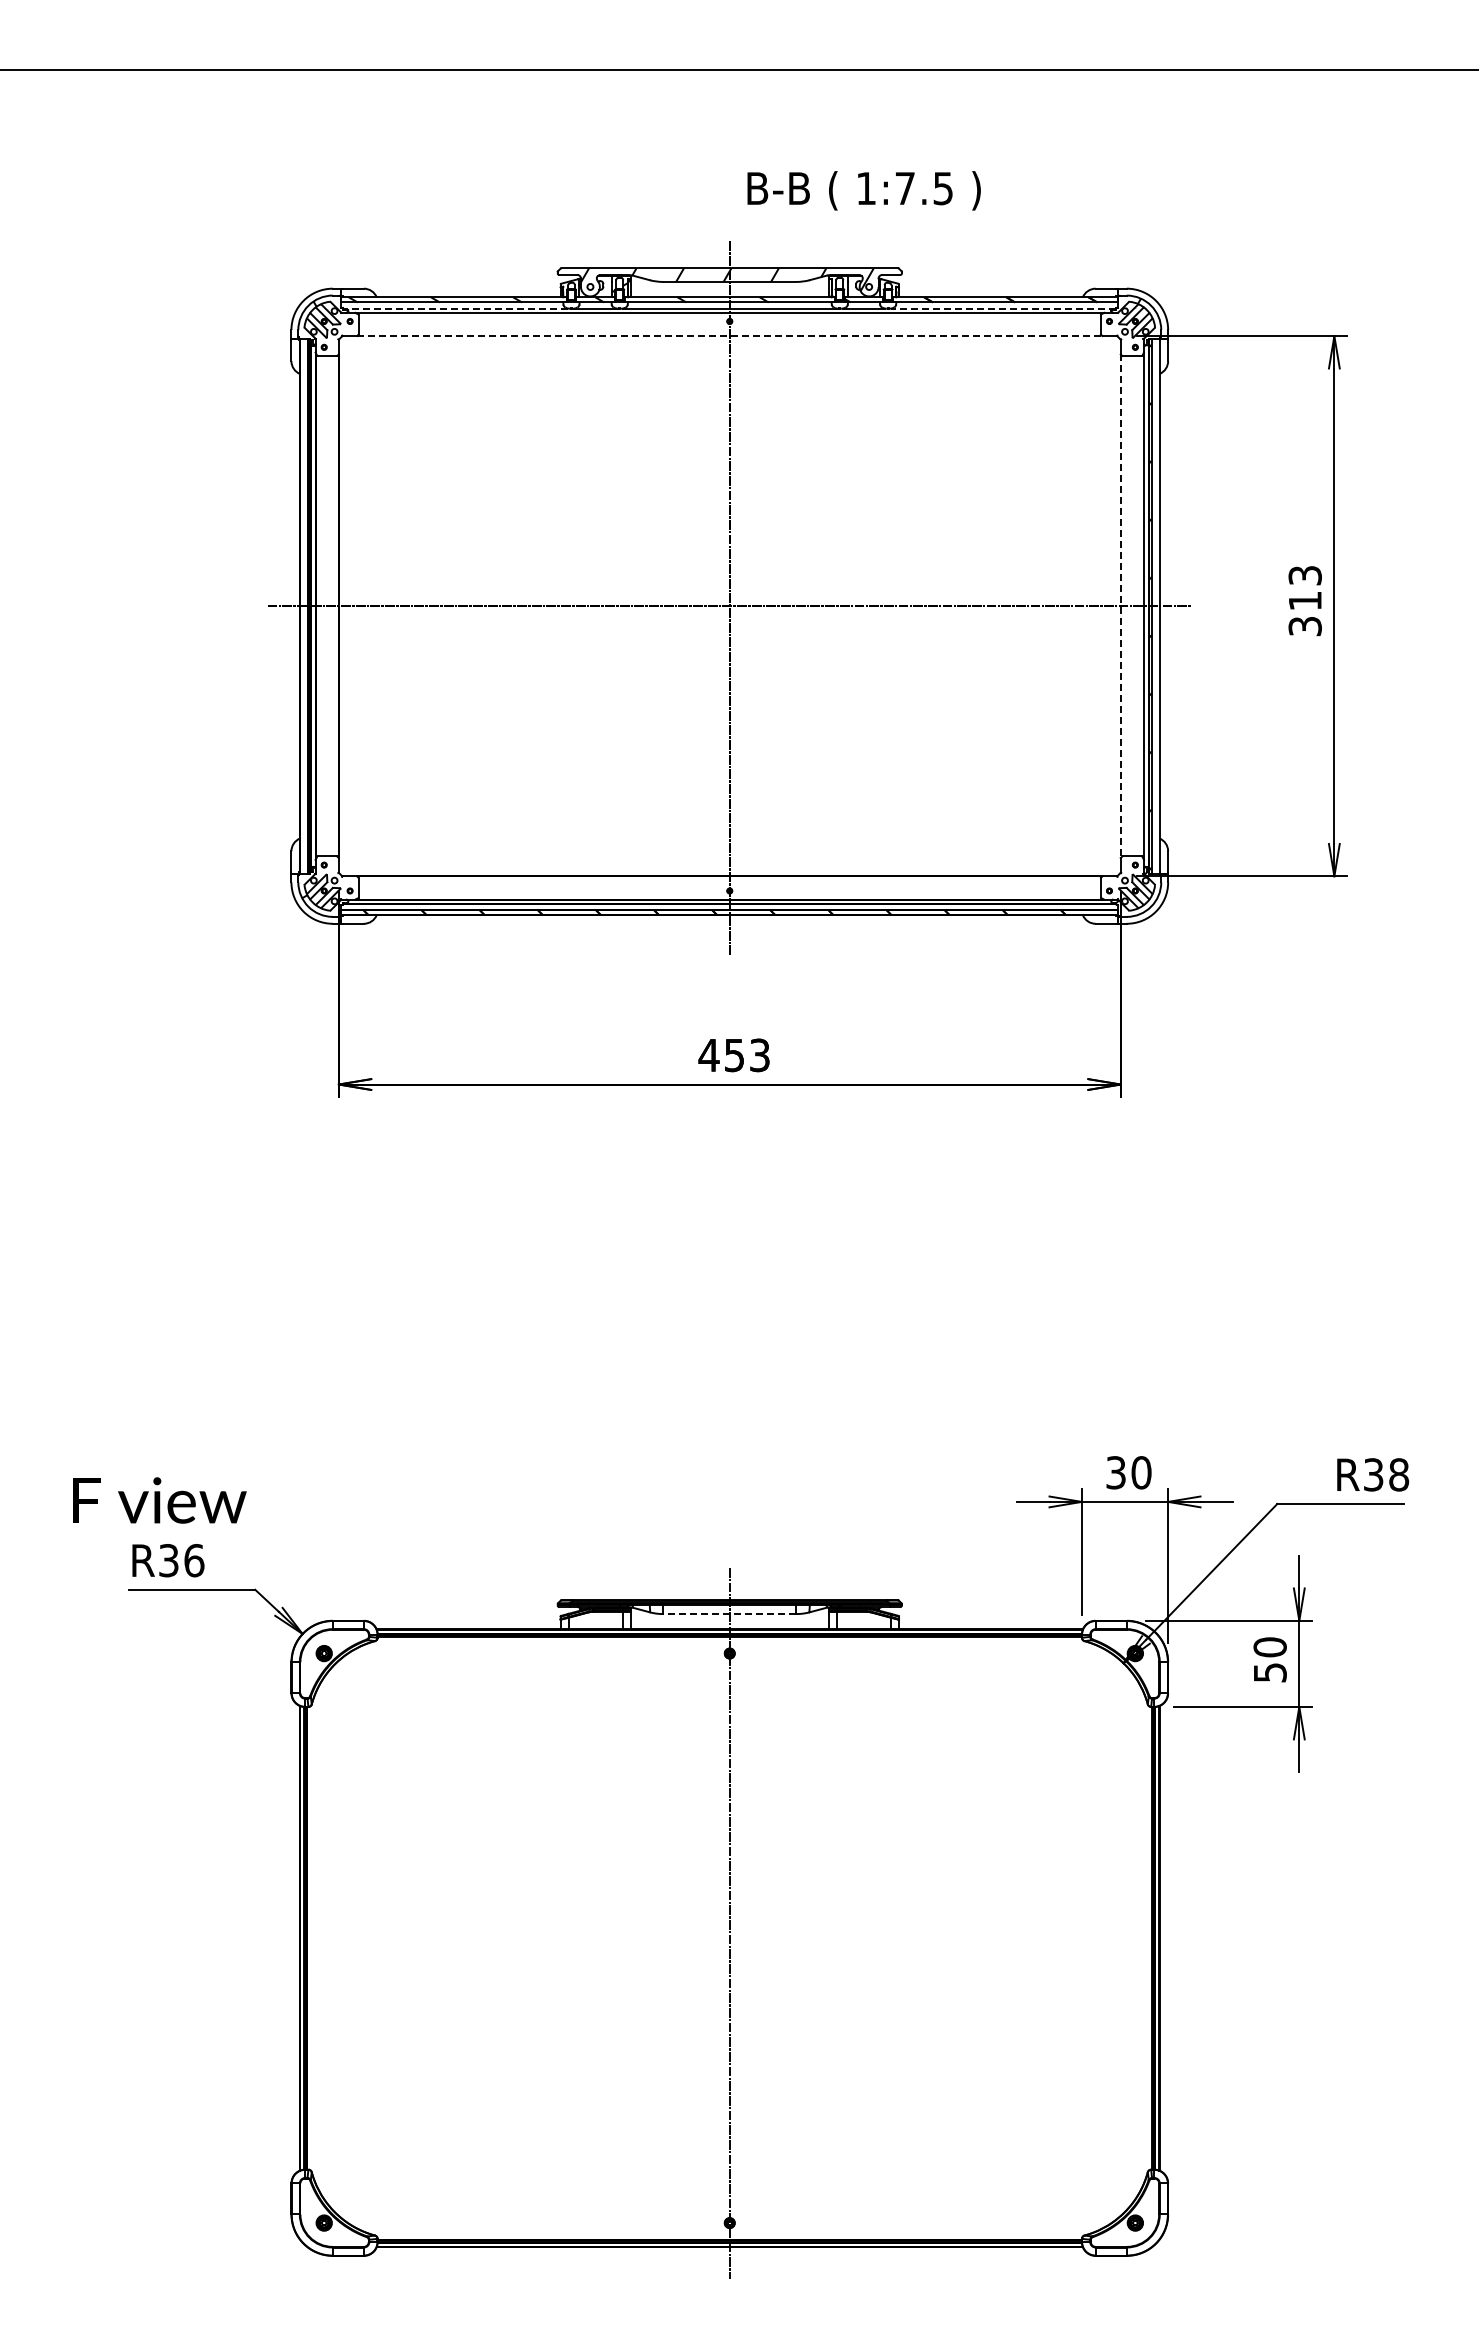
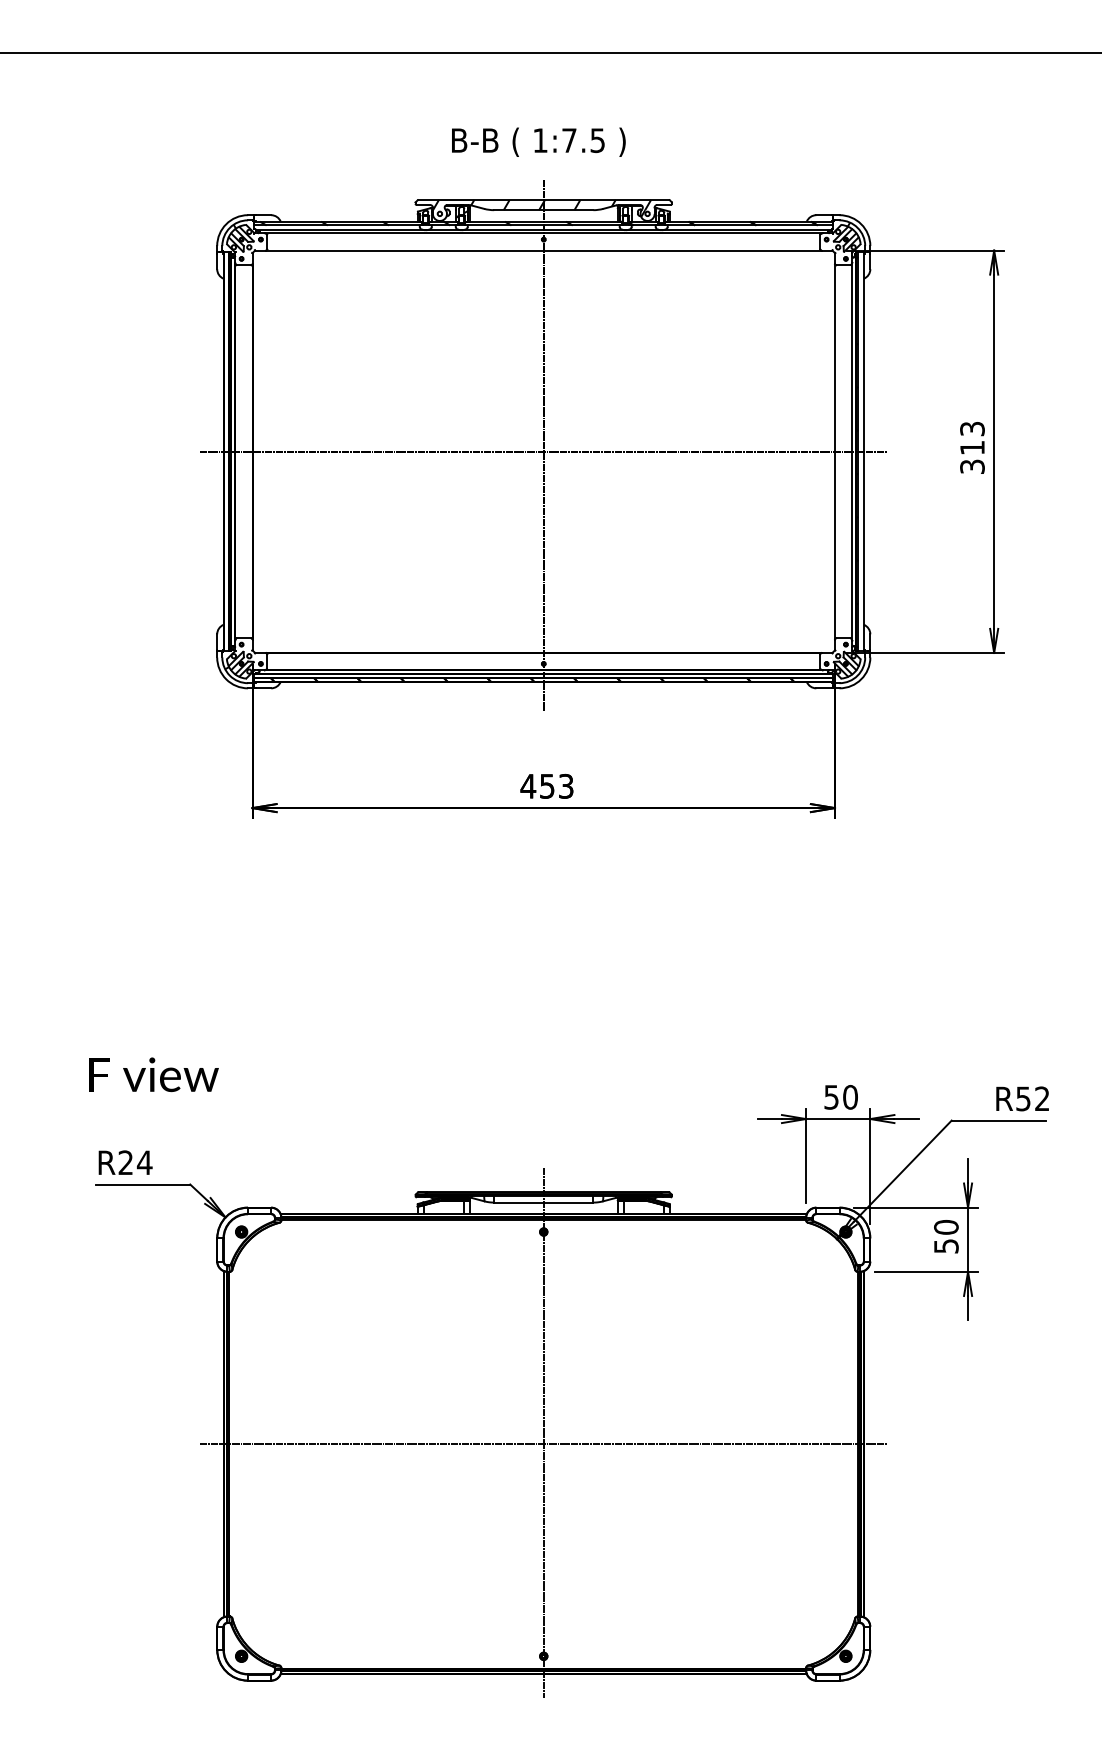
text: (863, 190) -> (538, 142), moved
line: (455, 308) -> (339, 229), dashed -> solid
line: (1003, 308) -> (747, 229), dashed -> solid
line: (729, 336) -> (543, 250), dashed -> solid
line: (1120, 606) -> (834, 451), dashed -> solid
text: (1116, 1472) -> (831, 1097), 30 -> 50
text: (1386, 1474) -> (1033, 1098), R38 -> R52
text: (159, 1500) -> (153, 1074), moved
text: (181, 1560) -> (135, 1162), R36 -> R24
line: (729, 1614) -> (543, 1202), dashed -> solid
line: (729, 1938) -> (543, 1444), added

